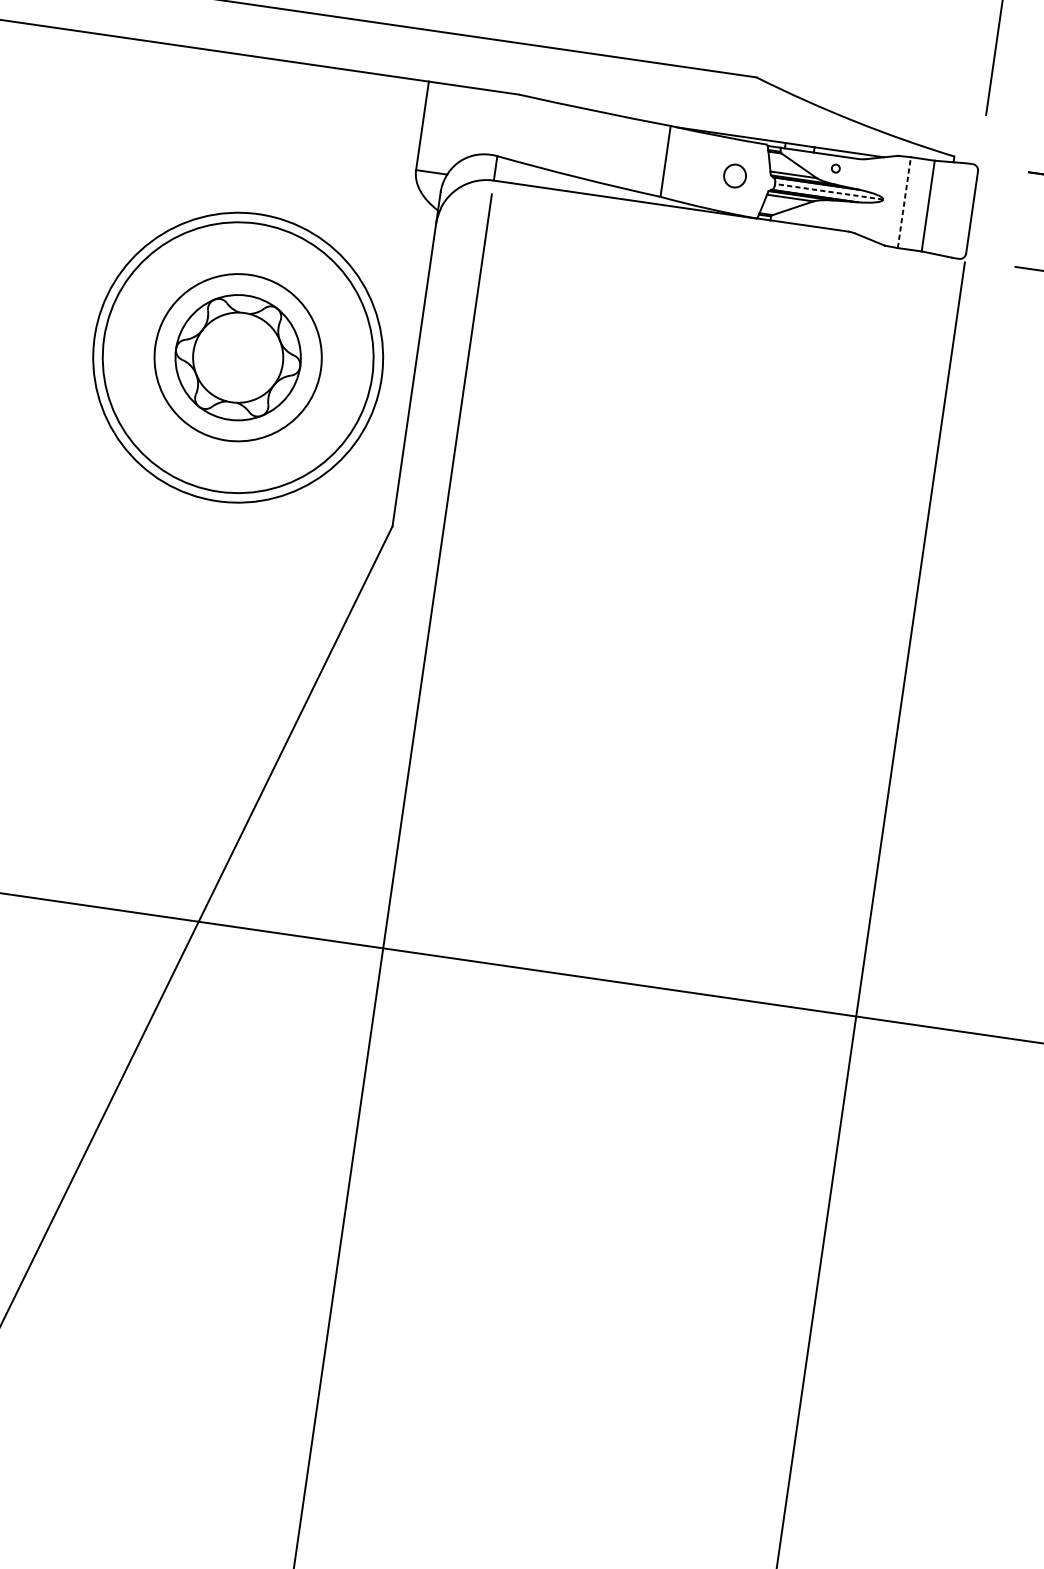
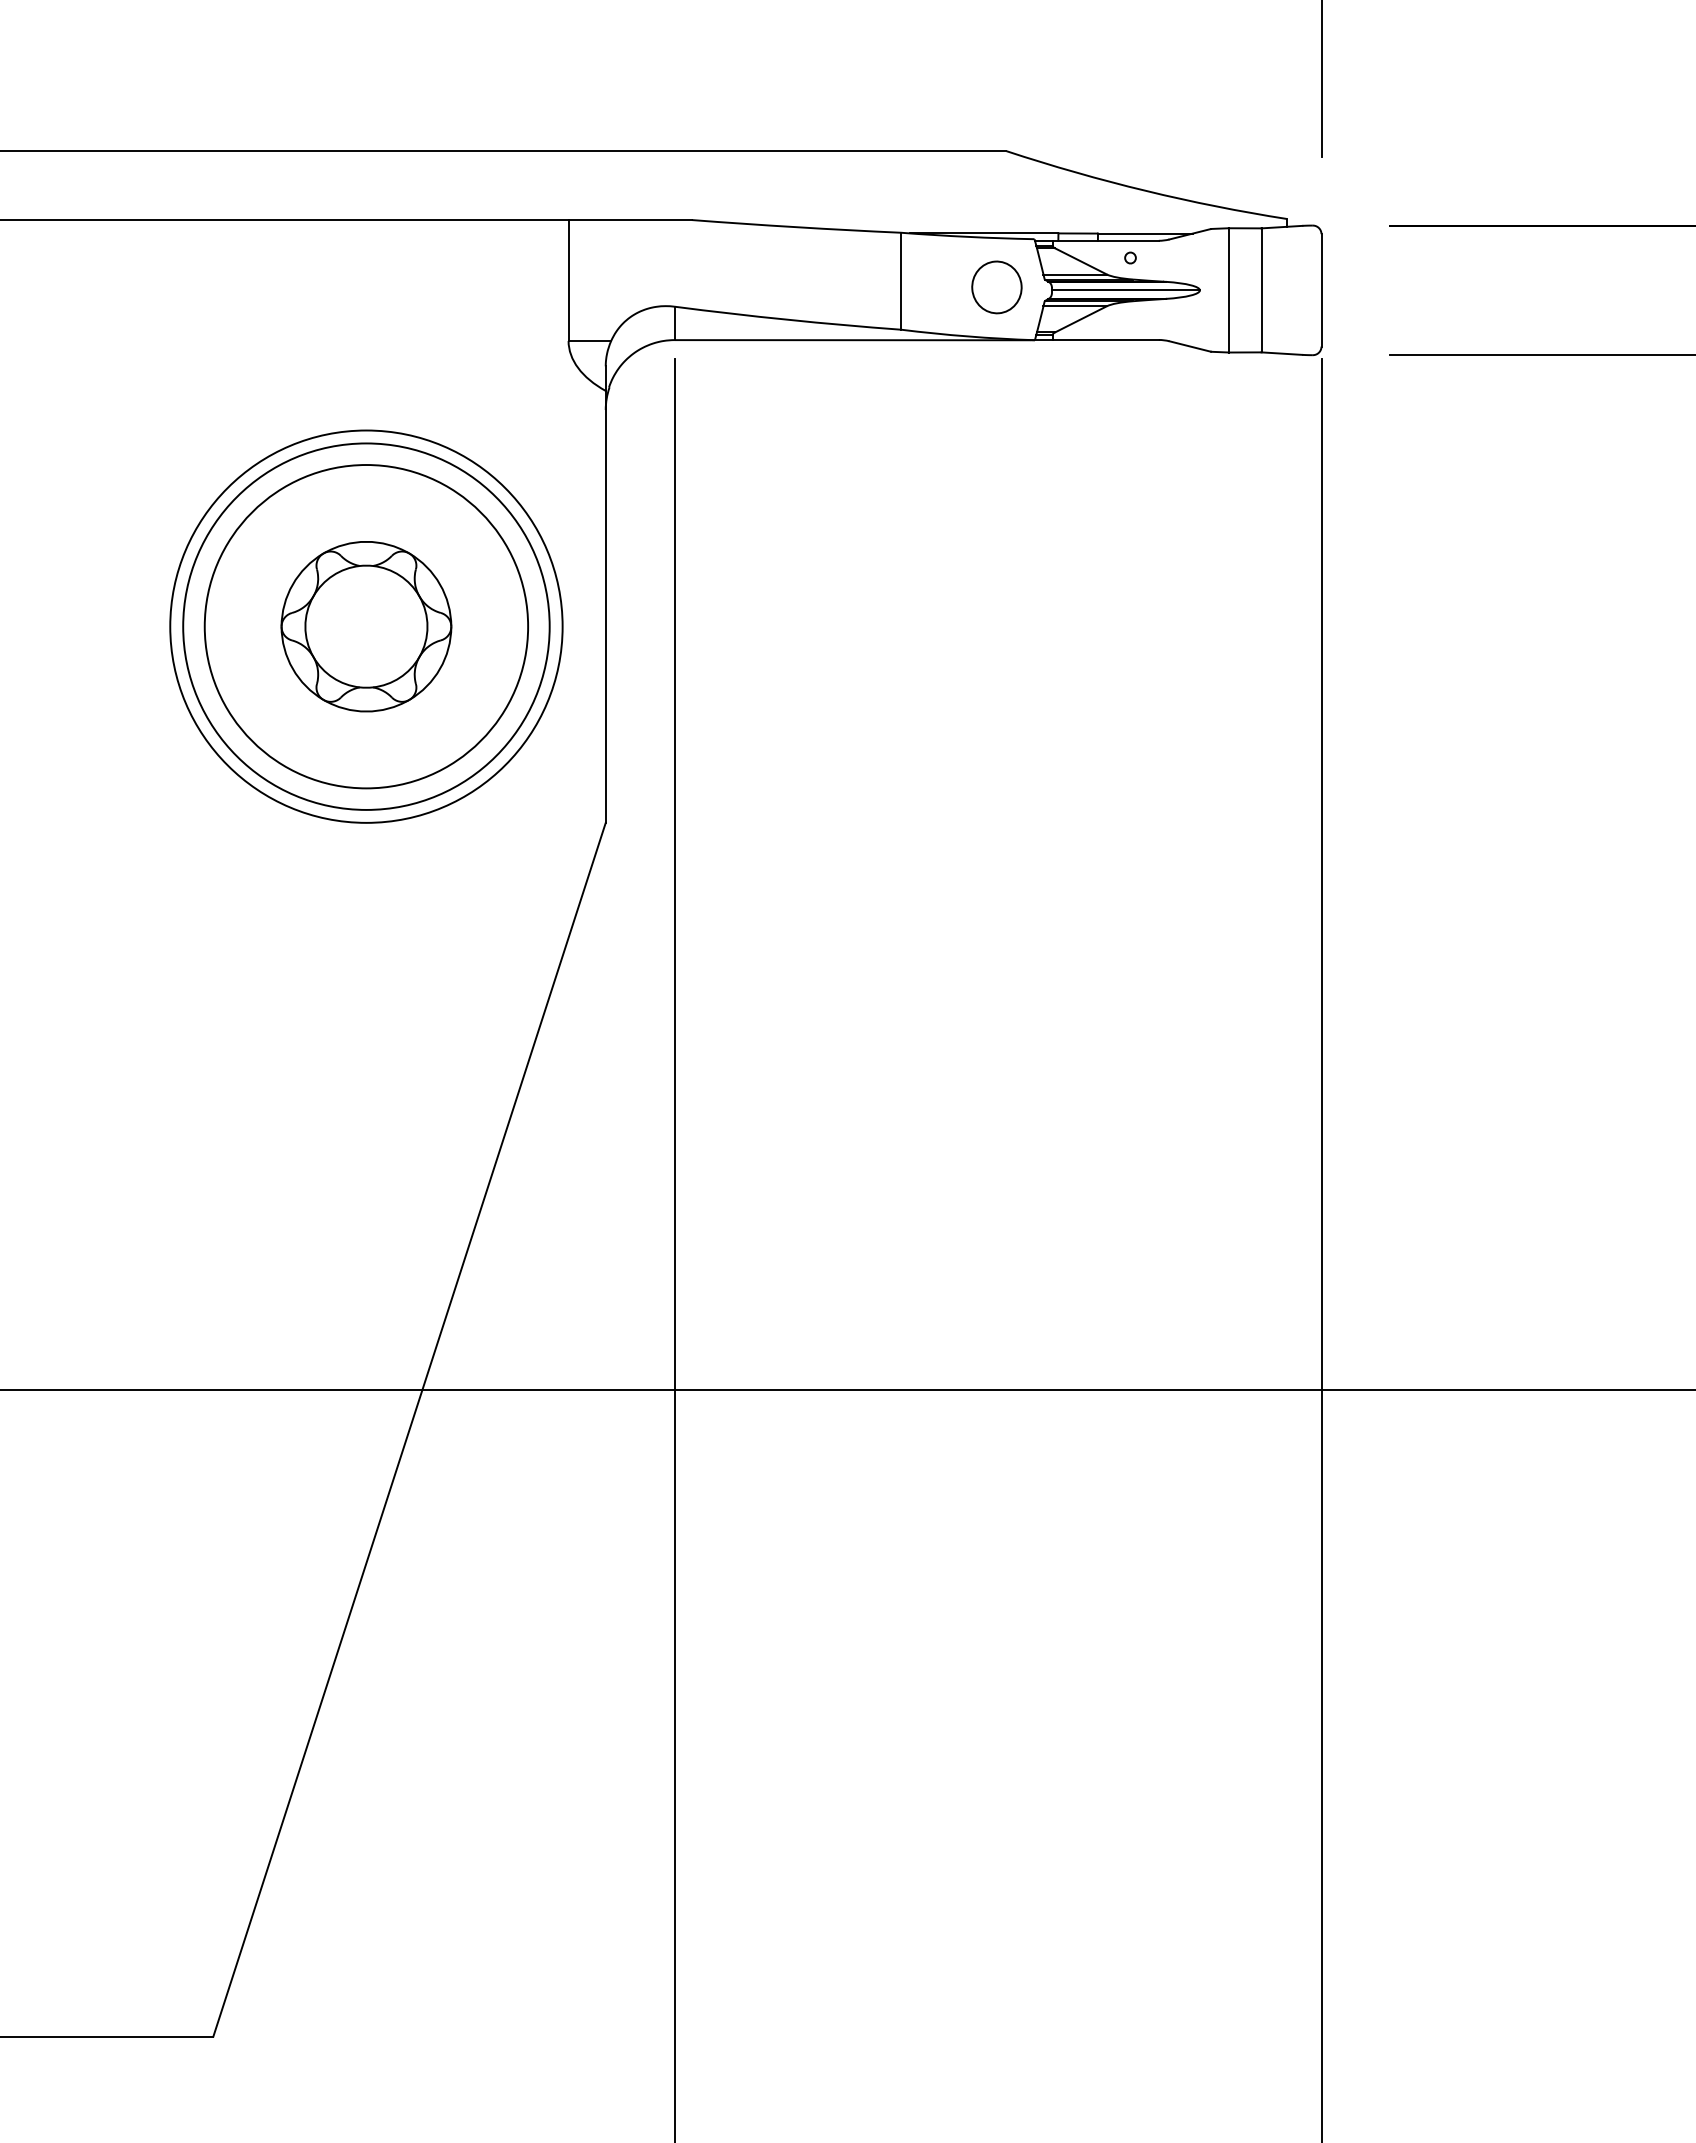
part: (734, 176) -> (996, 287), size x1.67
line: (828, 191) -> (1125, 290), dashed -> solid
line: (904, 201) -> (1228, 289), dashed -> solid
circle: (238, 357) -> (366, 626), size x1.43

